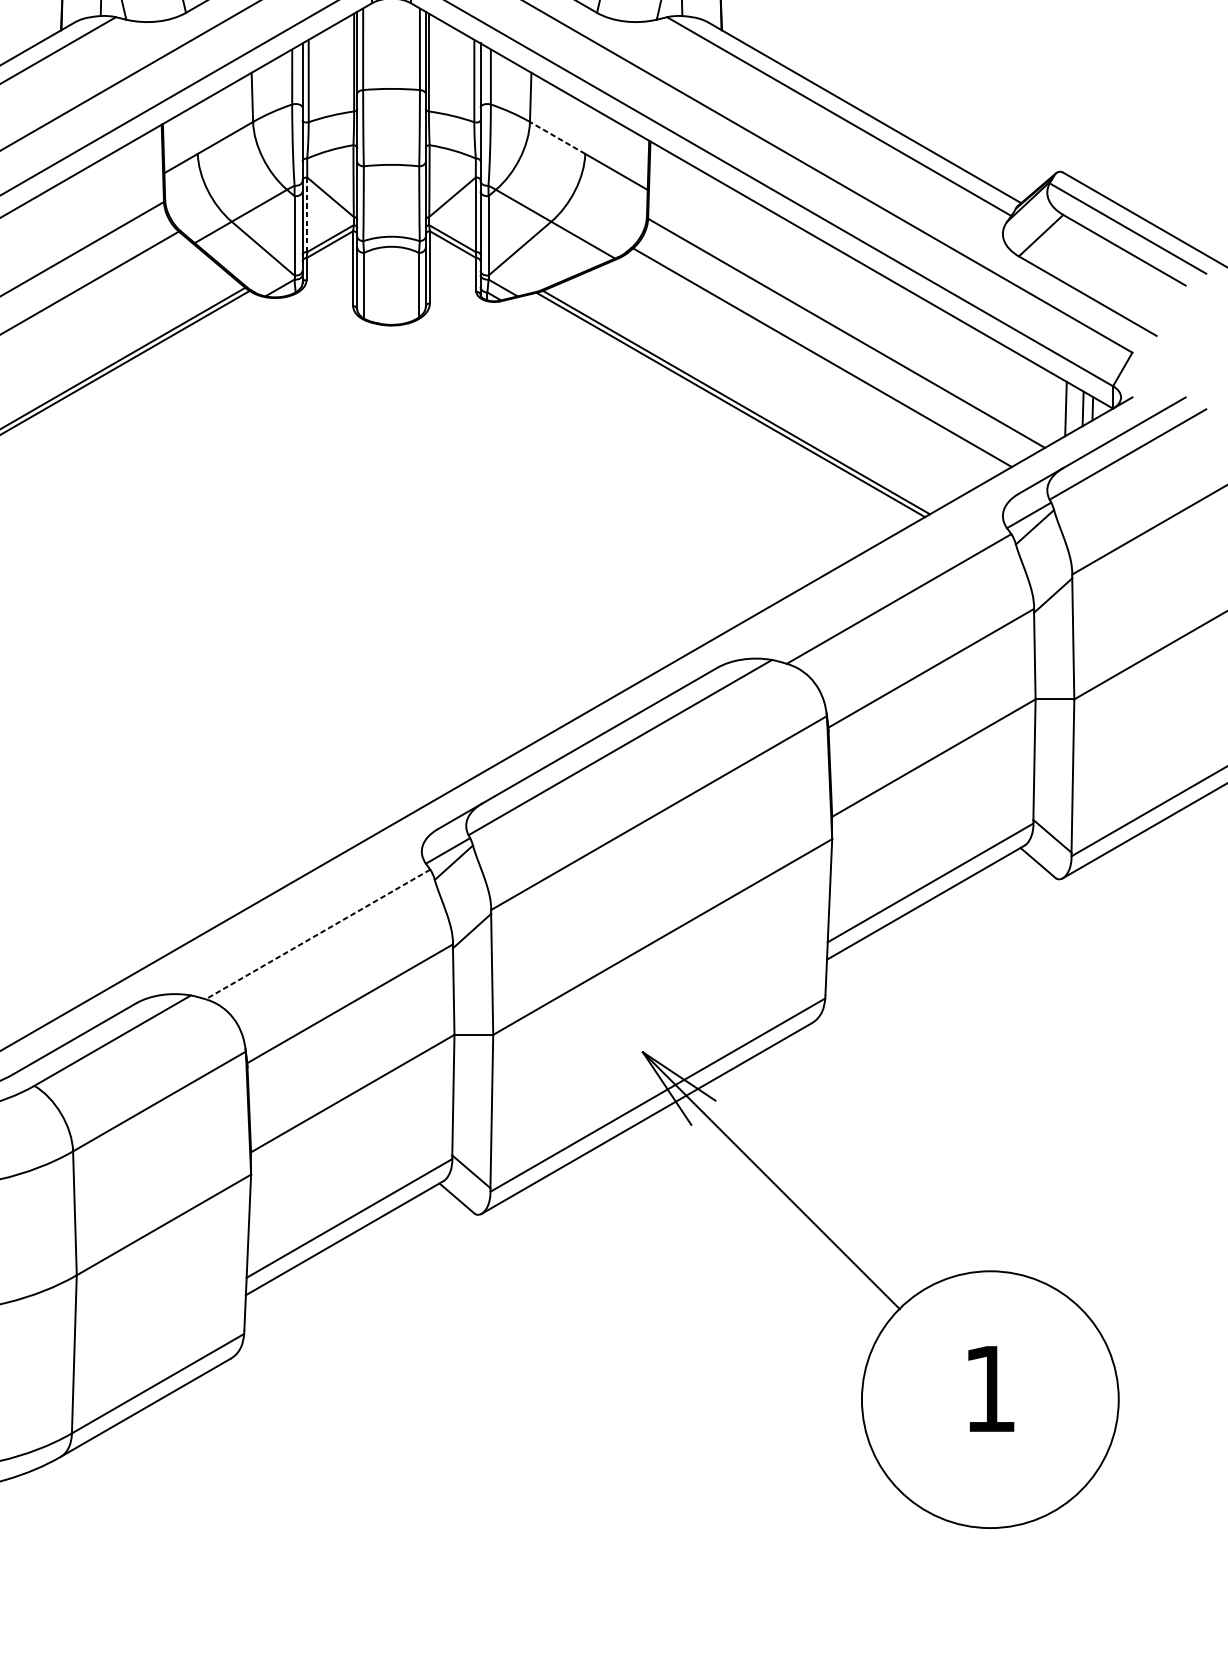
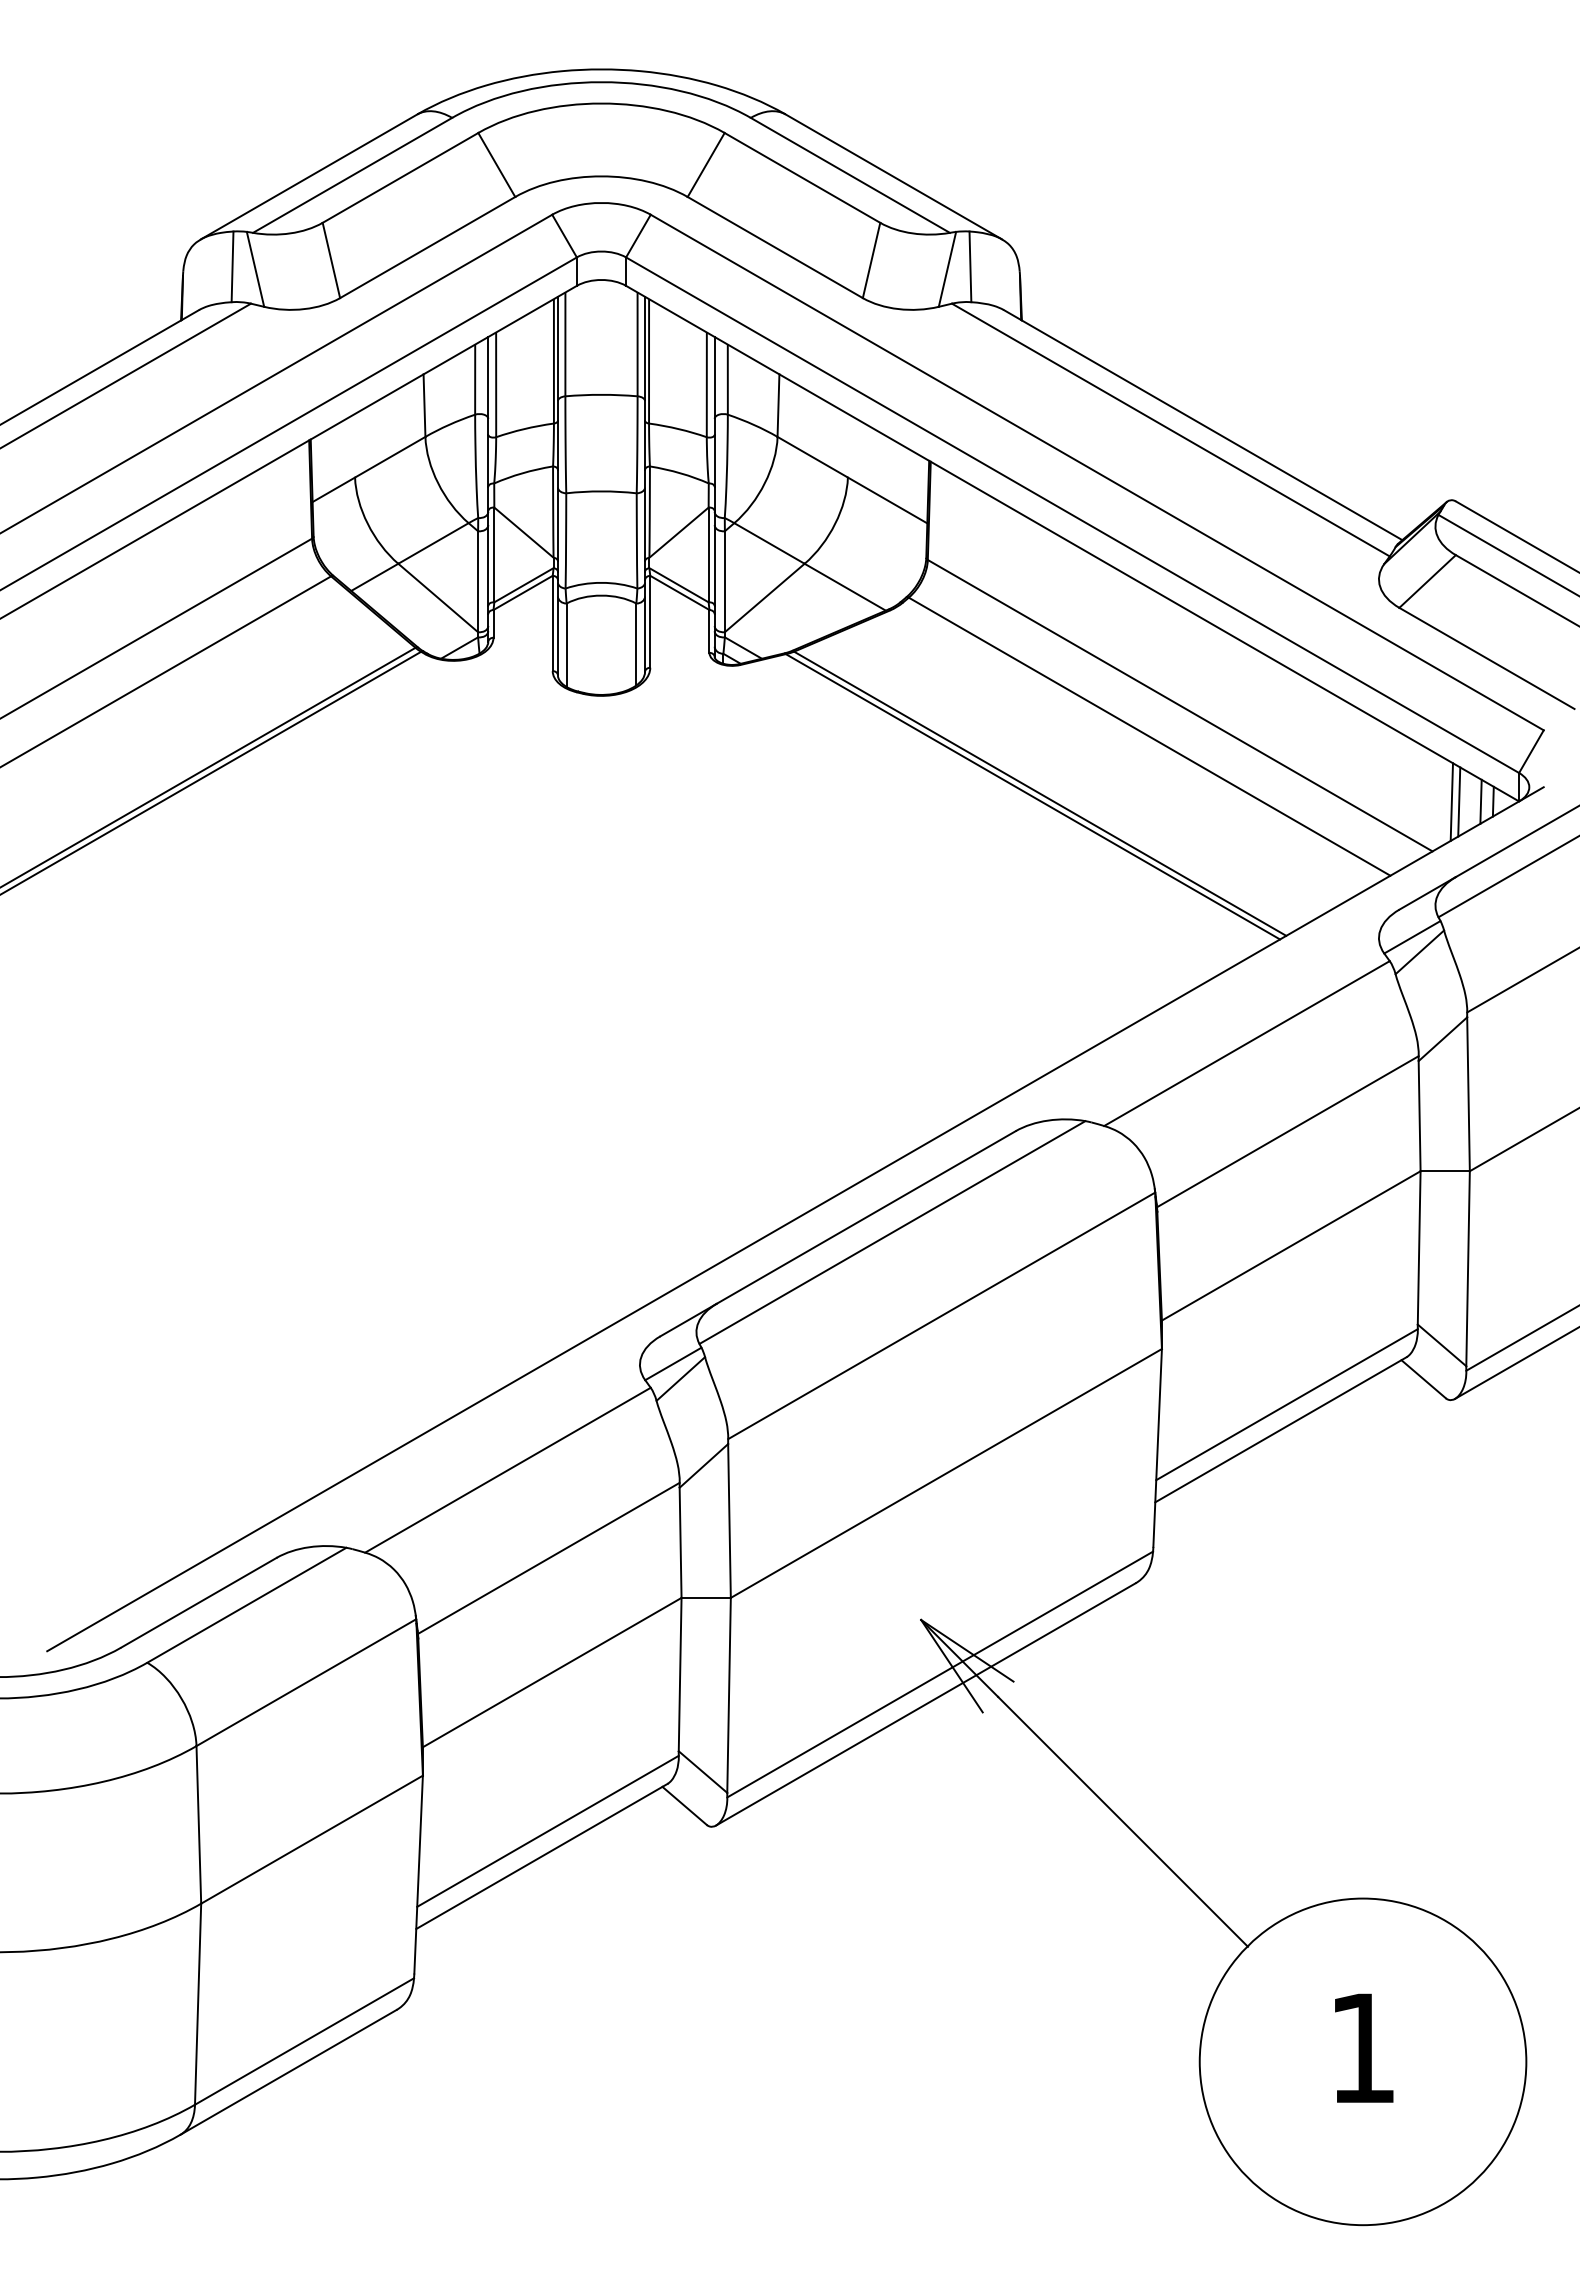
line: (557, 138) -> (812, 457), dashed -> solid
line: (307, 214) -> (494, 554), dashed -> solid
line: (1059, 408) -> (1451, 801), added
line: (317, 934) -> (507, 1470), dashed -> solid

